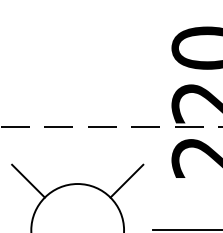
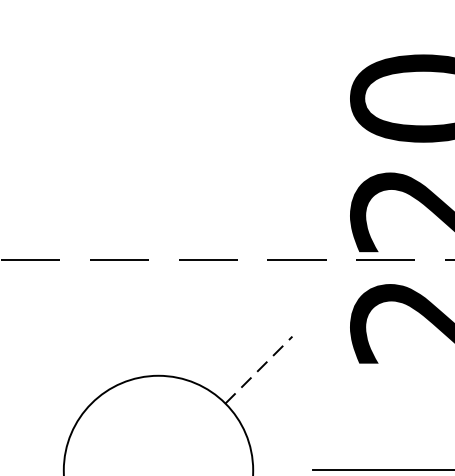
line: (28, 180) -> (58, 368), removed
line: (127, 180) -> (260, 368), solid -> dashed

